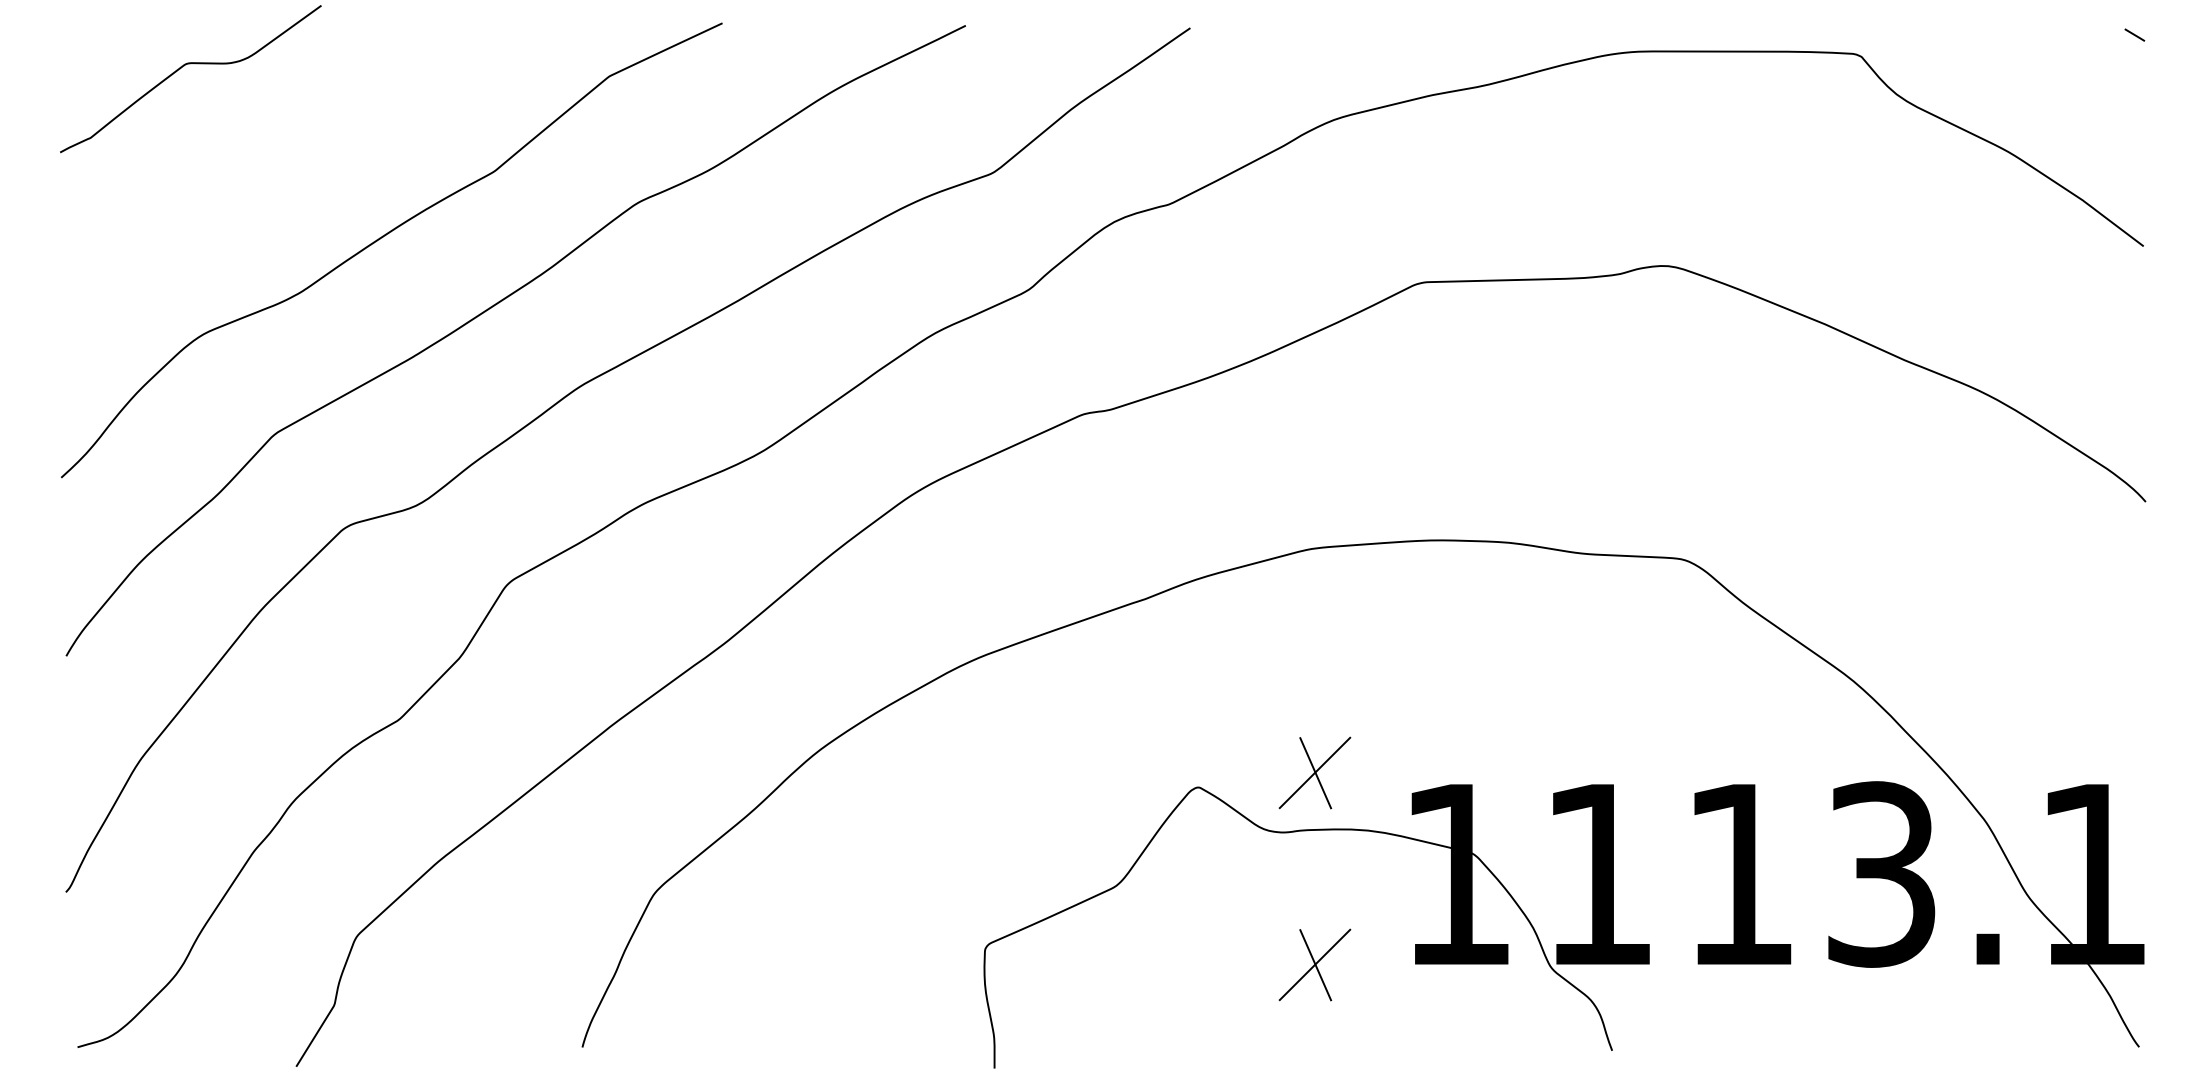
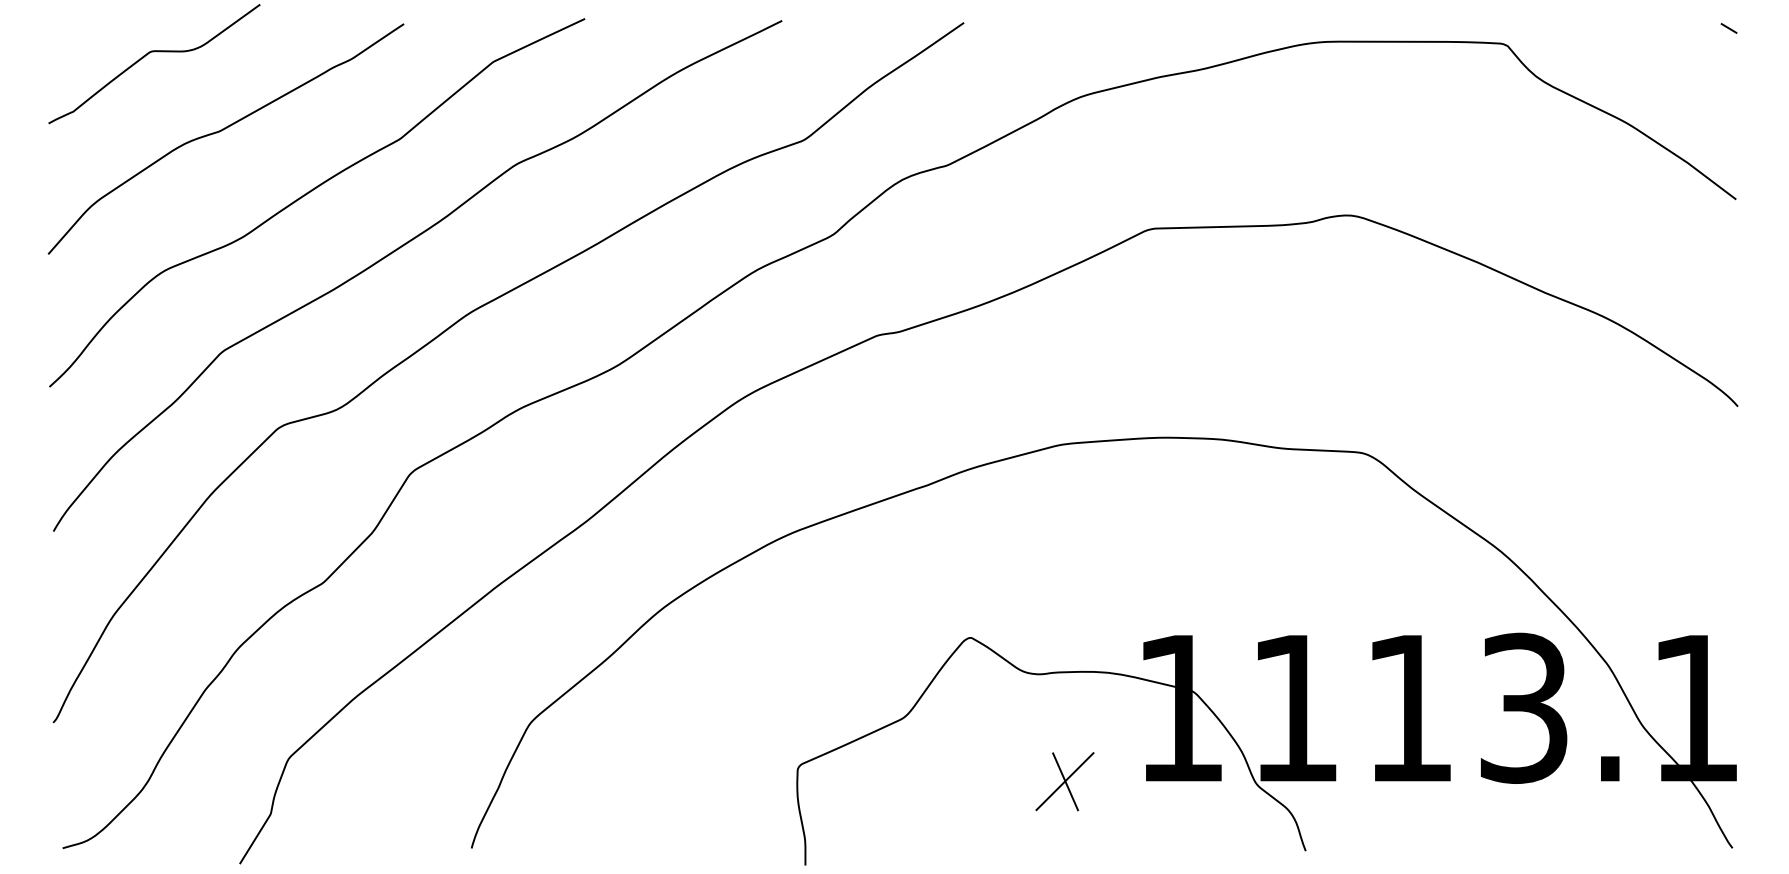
curve: (275, 161) -> (223, 130), added
part: (1314, 772) -> (1064, 625), removed

